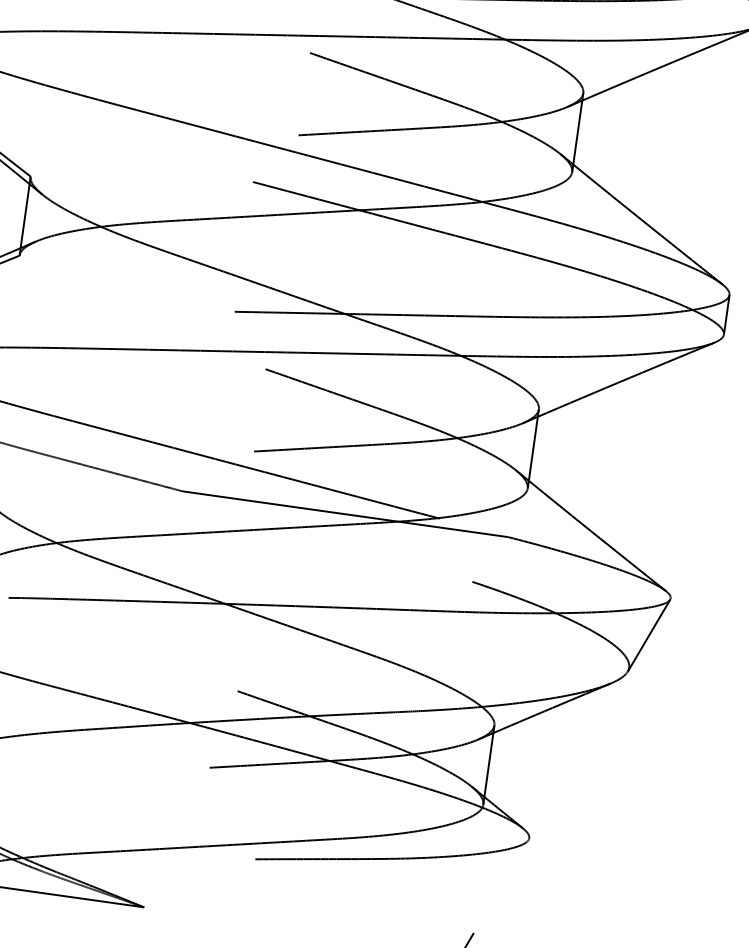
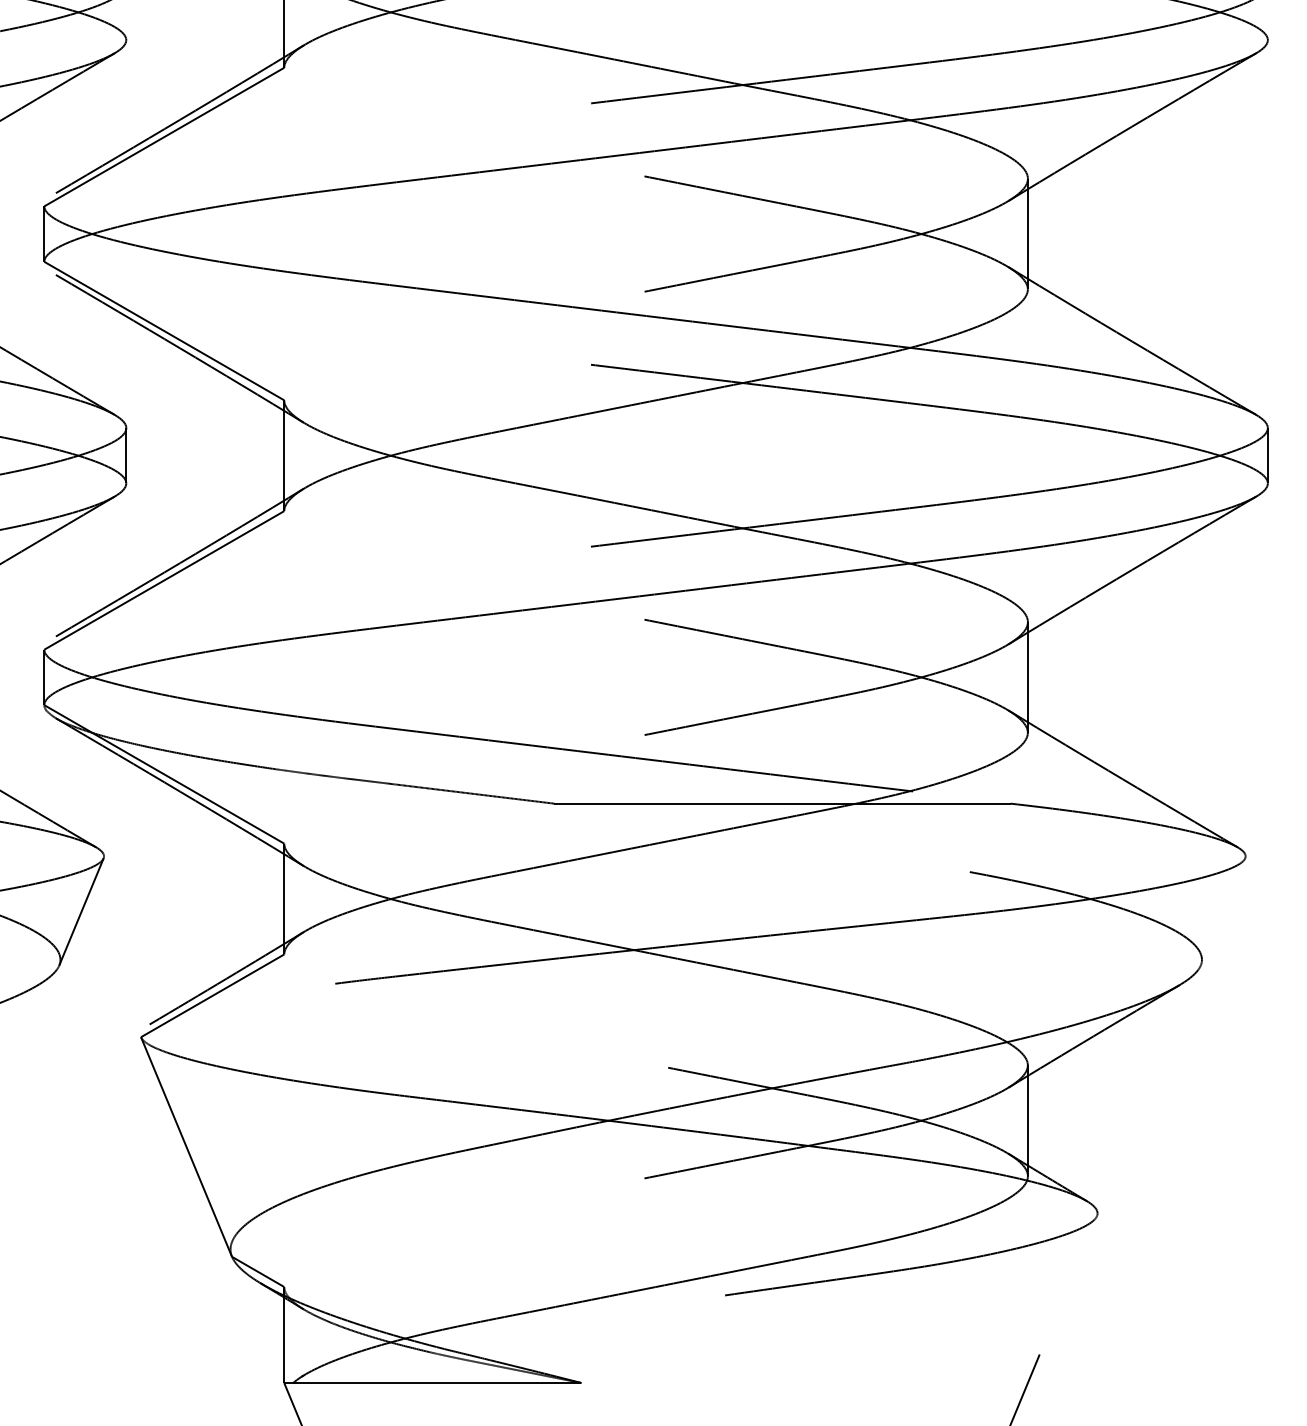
line: (648, 635) -> (1222, 911), removed

